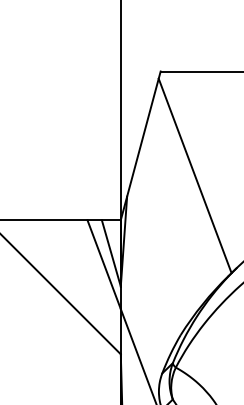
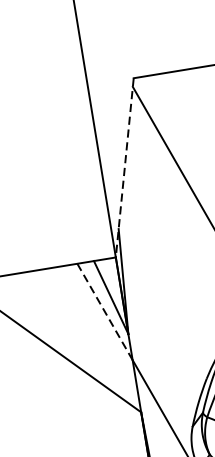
line: (140, 145) -> (124, 167), solid -> dashed
line: (103, 264) -> (104, 311), solid -> dashed

